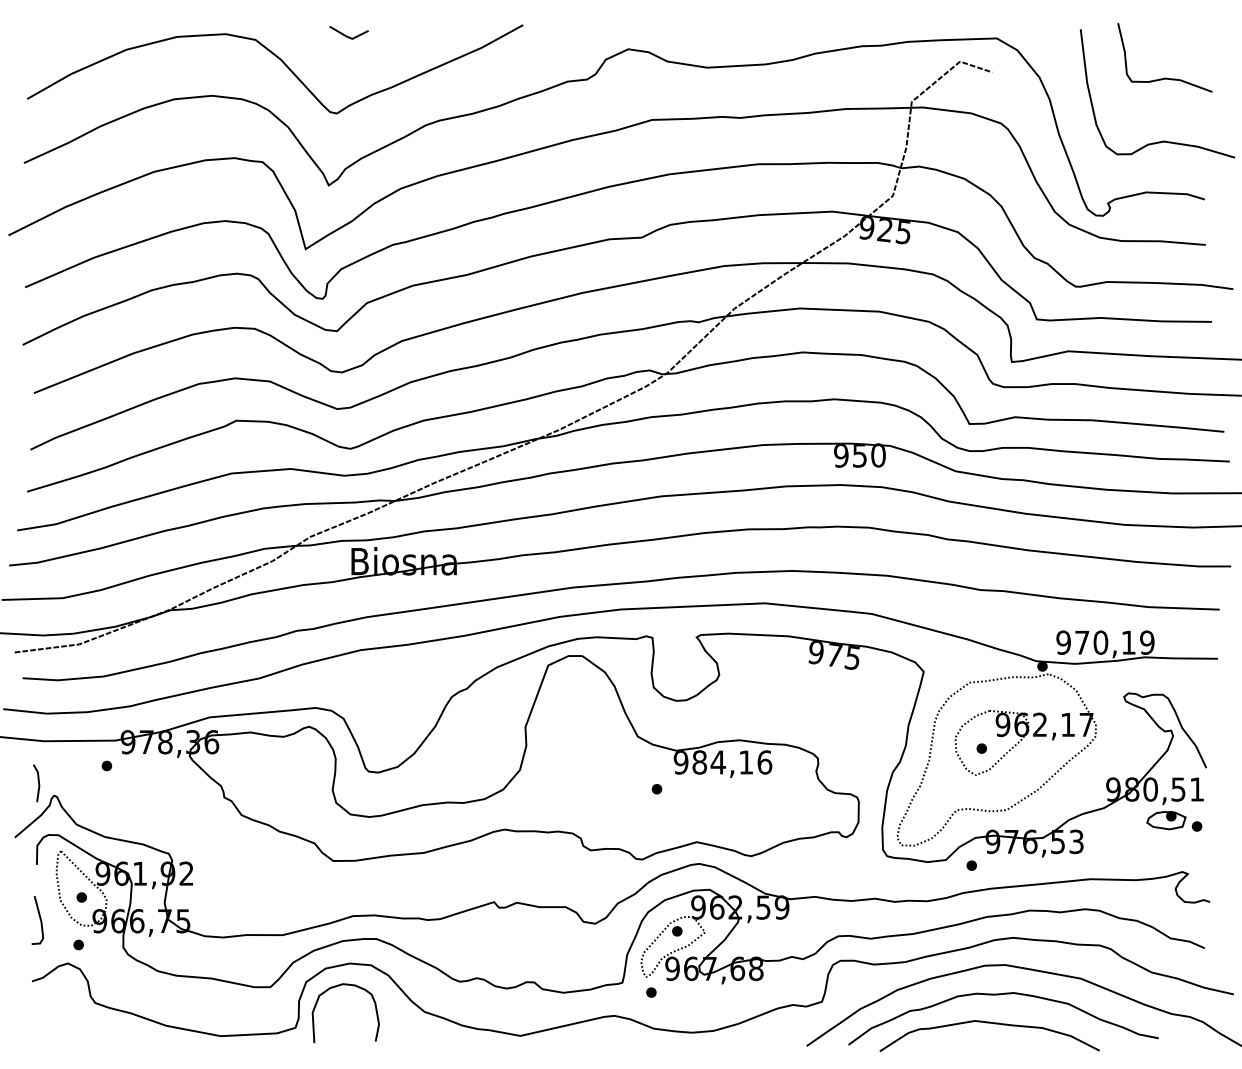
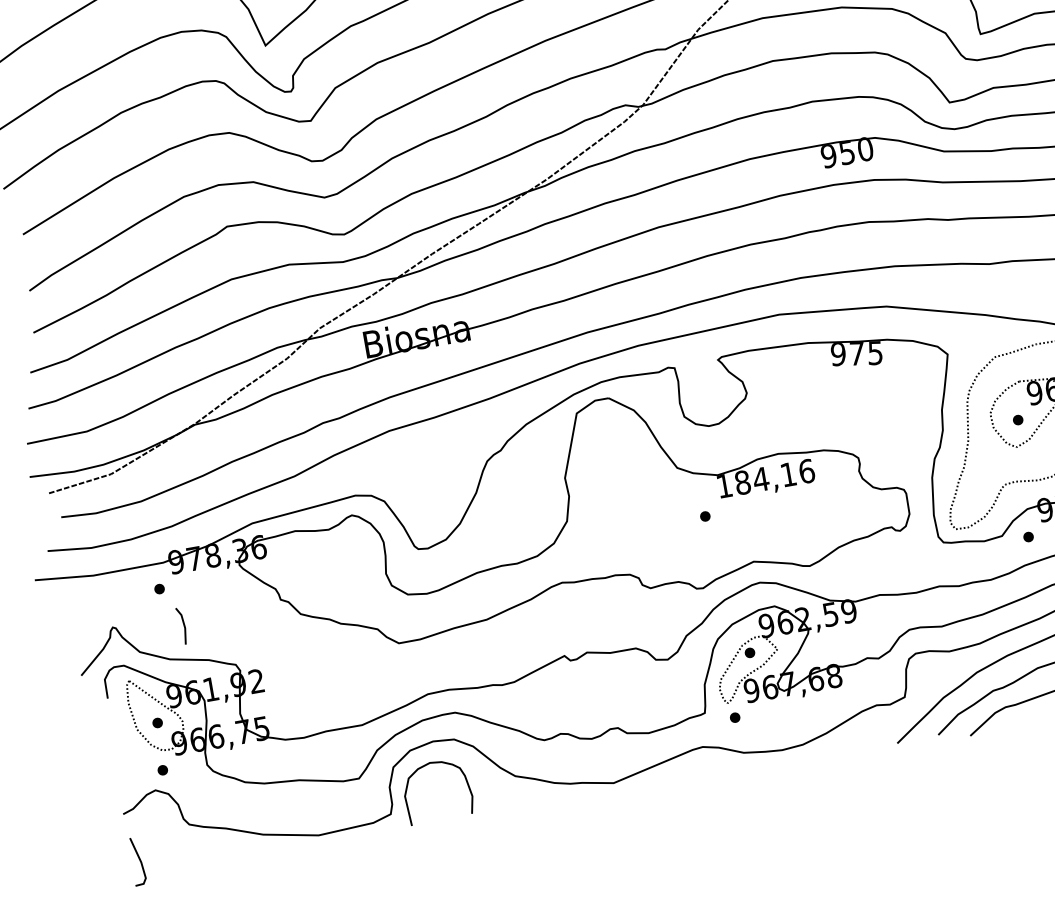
text: (680, 762) -> (723, 486), 984,16 -> 184,16
line: (38, 783) -> (183, 625), moved
line: (39, 919) -> (138, 860), moved

